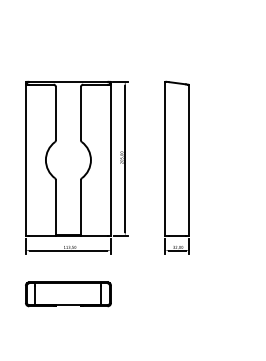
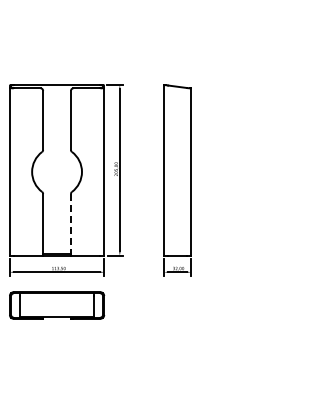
line: (80, 207) -> (70, 224), solid -> dashed
part: (68, 294) -> (57, 305), moved

